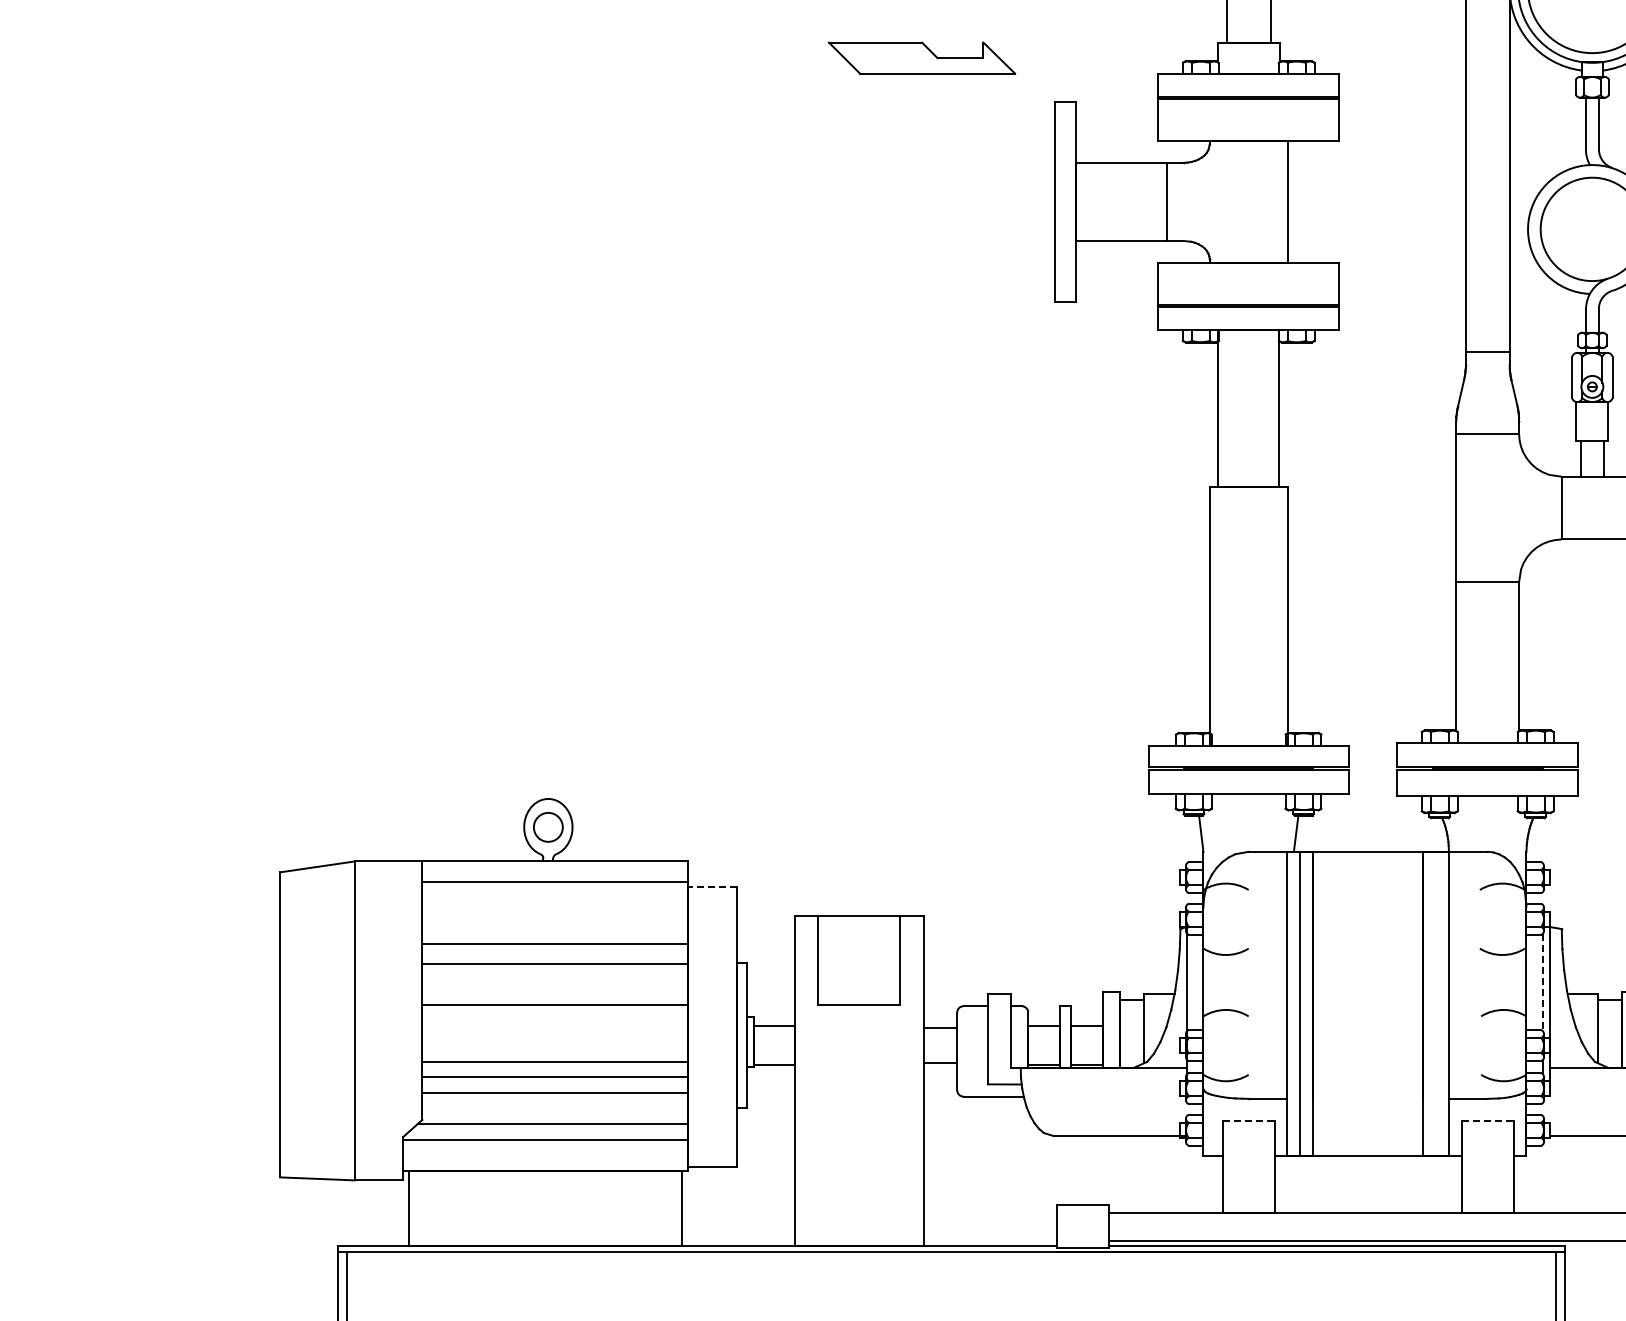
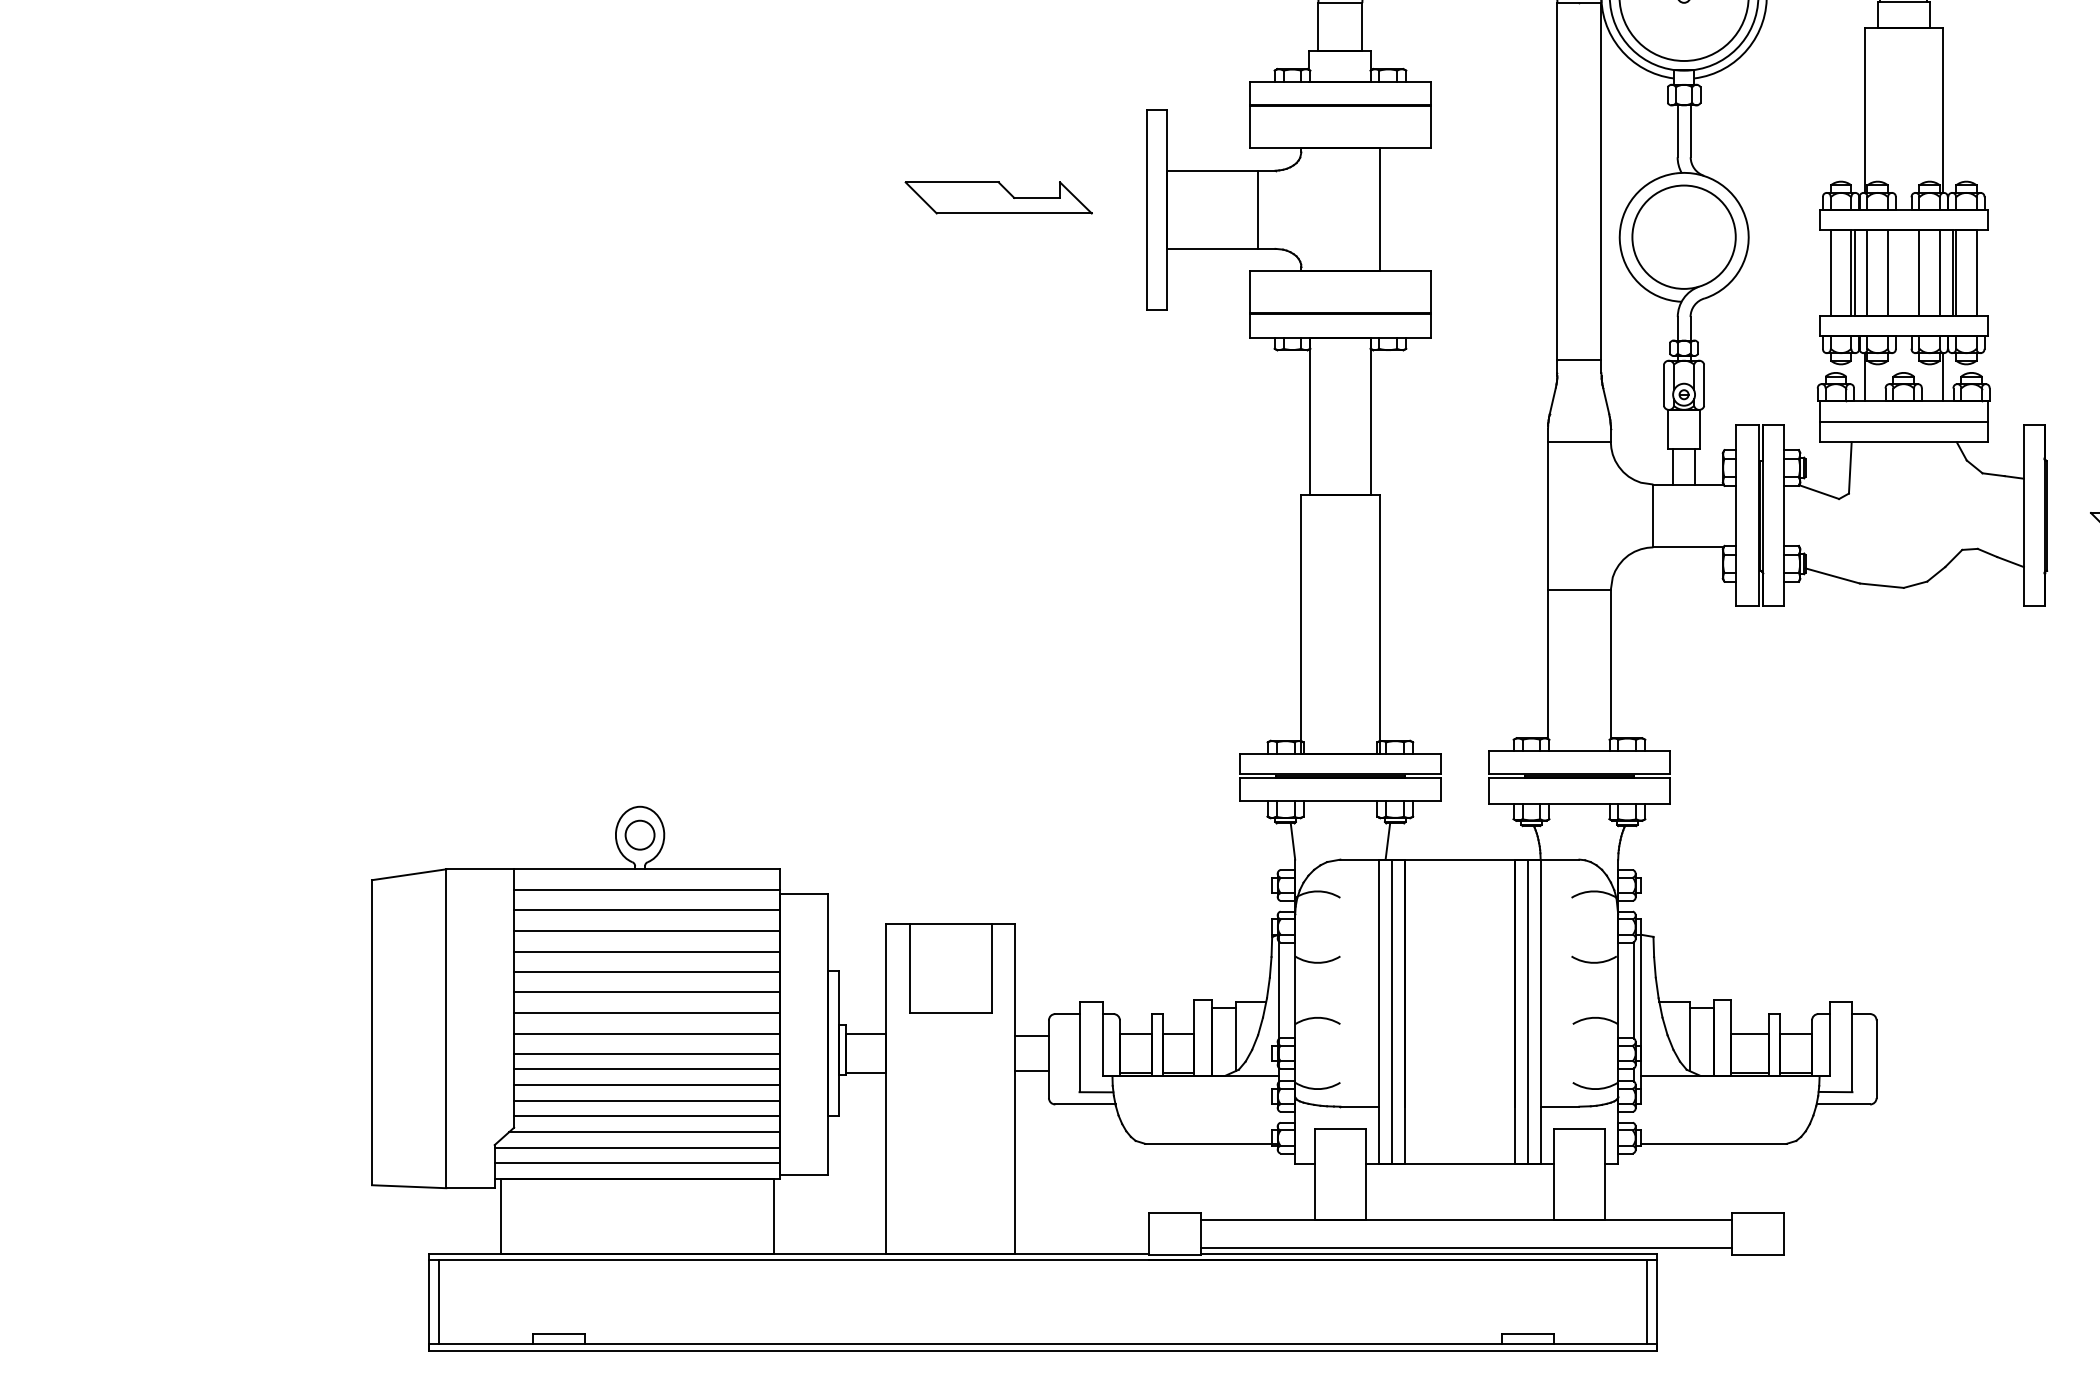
part: (921, 57) -> (998, 197), moved
line: (711, 886) -> (803, 894), dashed -> solid
line: (555, 902) -> (647, 910), added
line: (555, 922) -> (647, 930), added
line: (1542, 982) -> (1634, 990), dashed -> solid
line: (555, 984) -> (647, 992), added
line: (1435, 1003) -> (1527, 1011), added
line: (555, 1025) -> (647, 1033), added
line: (555, 1045) -> (647, 1053), added
line: (555, 1108) -> (647, 1116), added
line: (1248, 1121) -> (1340, 1129), dashed -> solid
line: (1487, 1121) -> (1579, 1129), dashed -> solid
line: (545, 1155) -> (637, 1163), added

